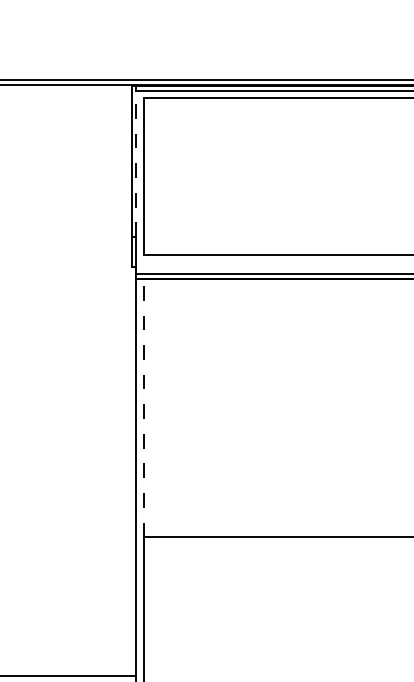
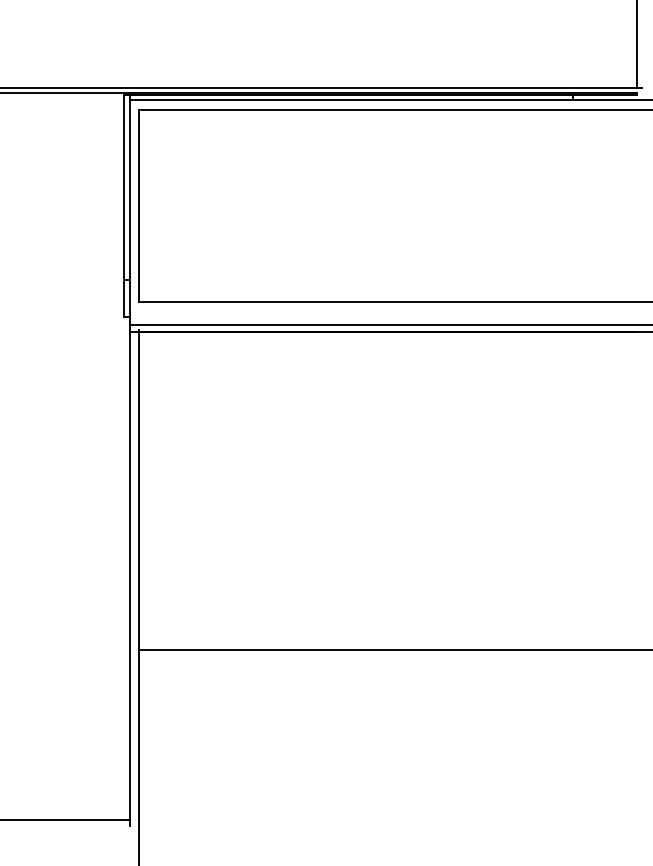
line: (136, 163) -> (129, 190), dashed -> solid
line: (143, 408) -> (138, 490), dashed -> solid

